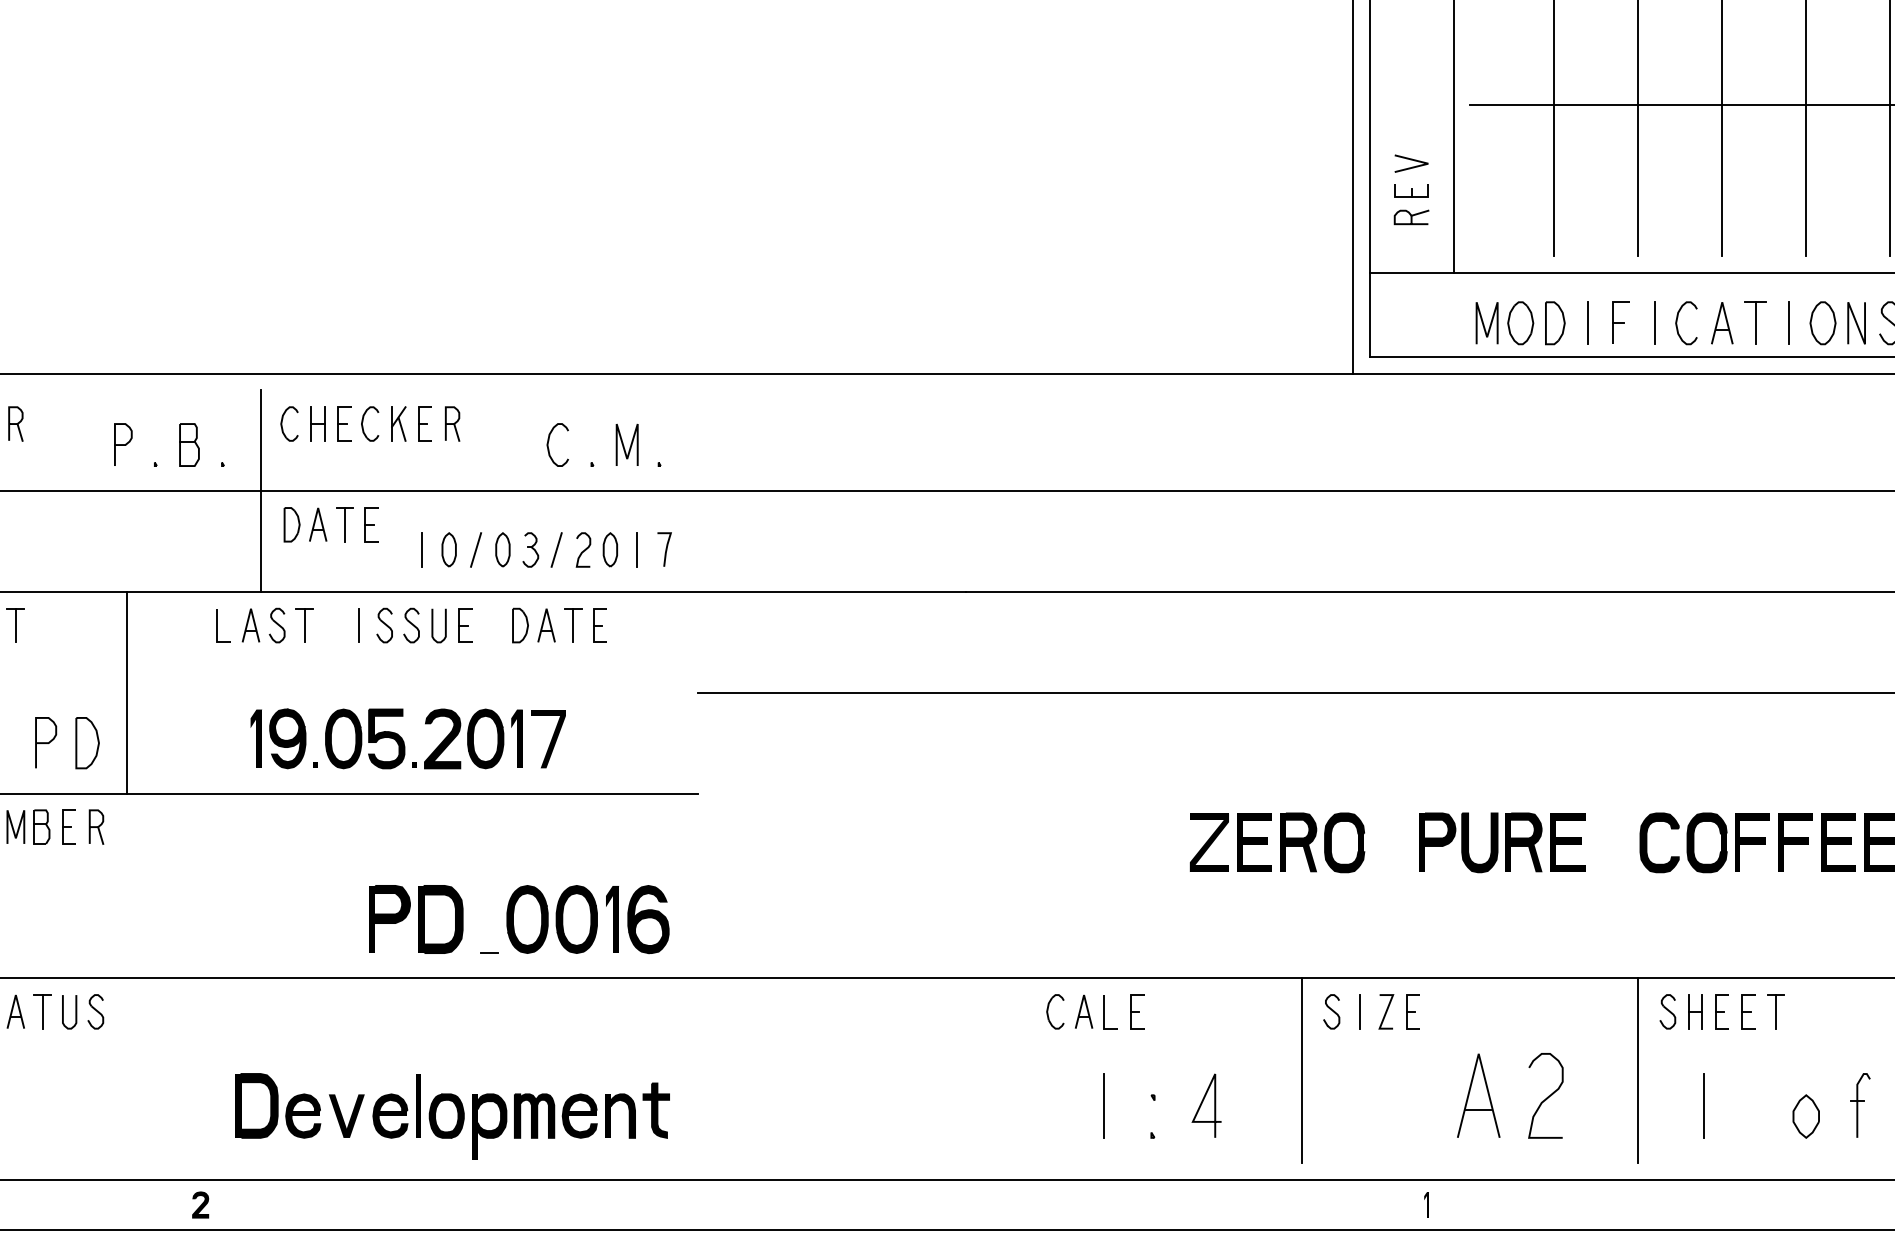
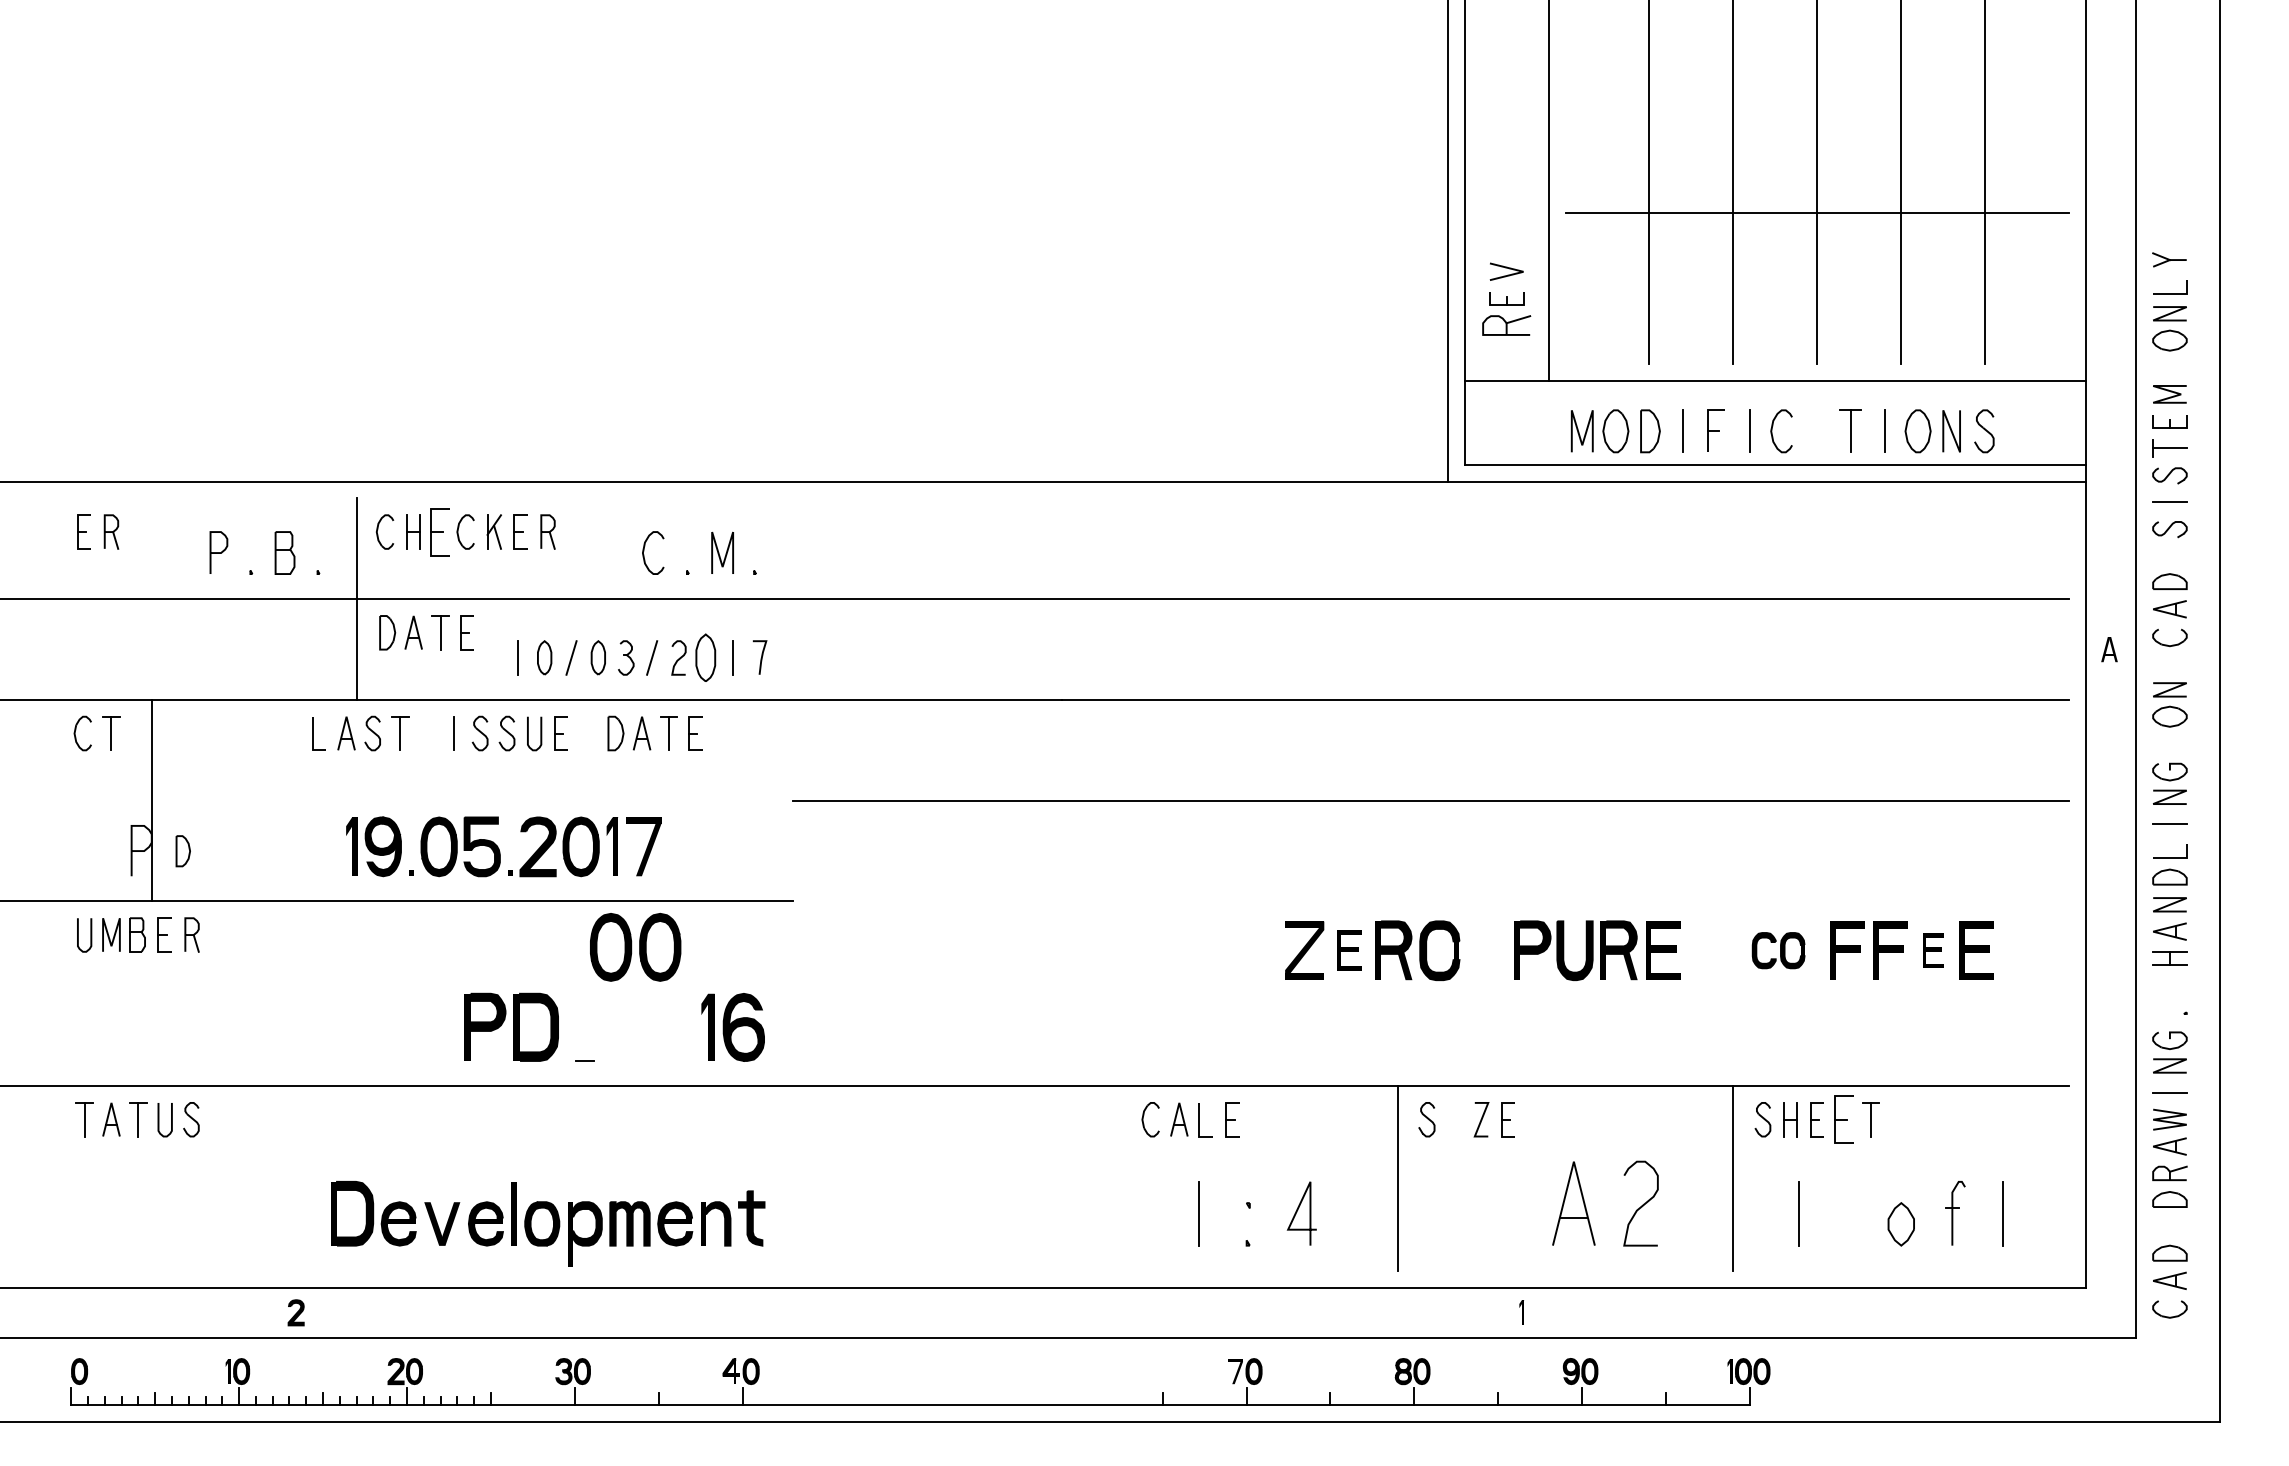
part: (1411, 217) -> (1506, 325), size x1.4
part: (1722, 323) -> (1817, 431), removed
part: (343, 423) -> (439, 531), size x1.4
part: (610, 549) -> (705, 657), size x1.4
line: (126, 692) -> (152, 800), moved
part: (87, 743) -> (183, 851), size x0.6
part: (1254, 842) -> (1349, 950), size x0.7
part: (1683, 842) -> (1778, 950), size x0.6
part: (1838, 842) -> (1933, 950), size x0.6
part: (552, 918) -> (635, 946), moved
line: (1359, 1011) -> (1454, 1119), removed
part: (1748, 1011) -> (1843, 1119), size x1.4

